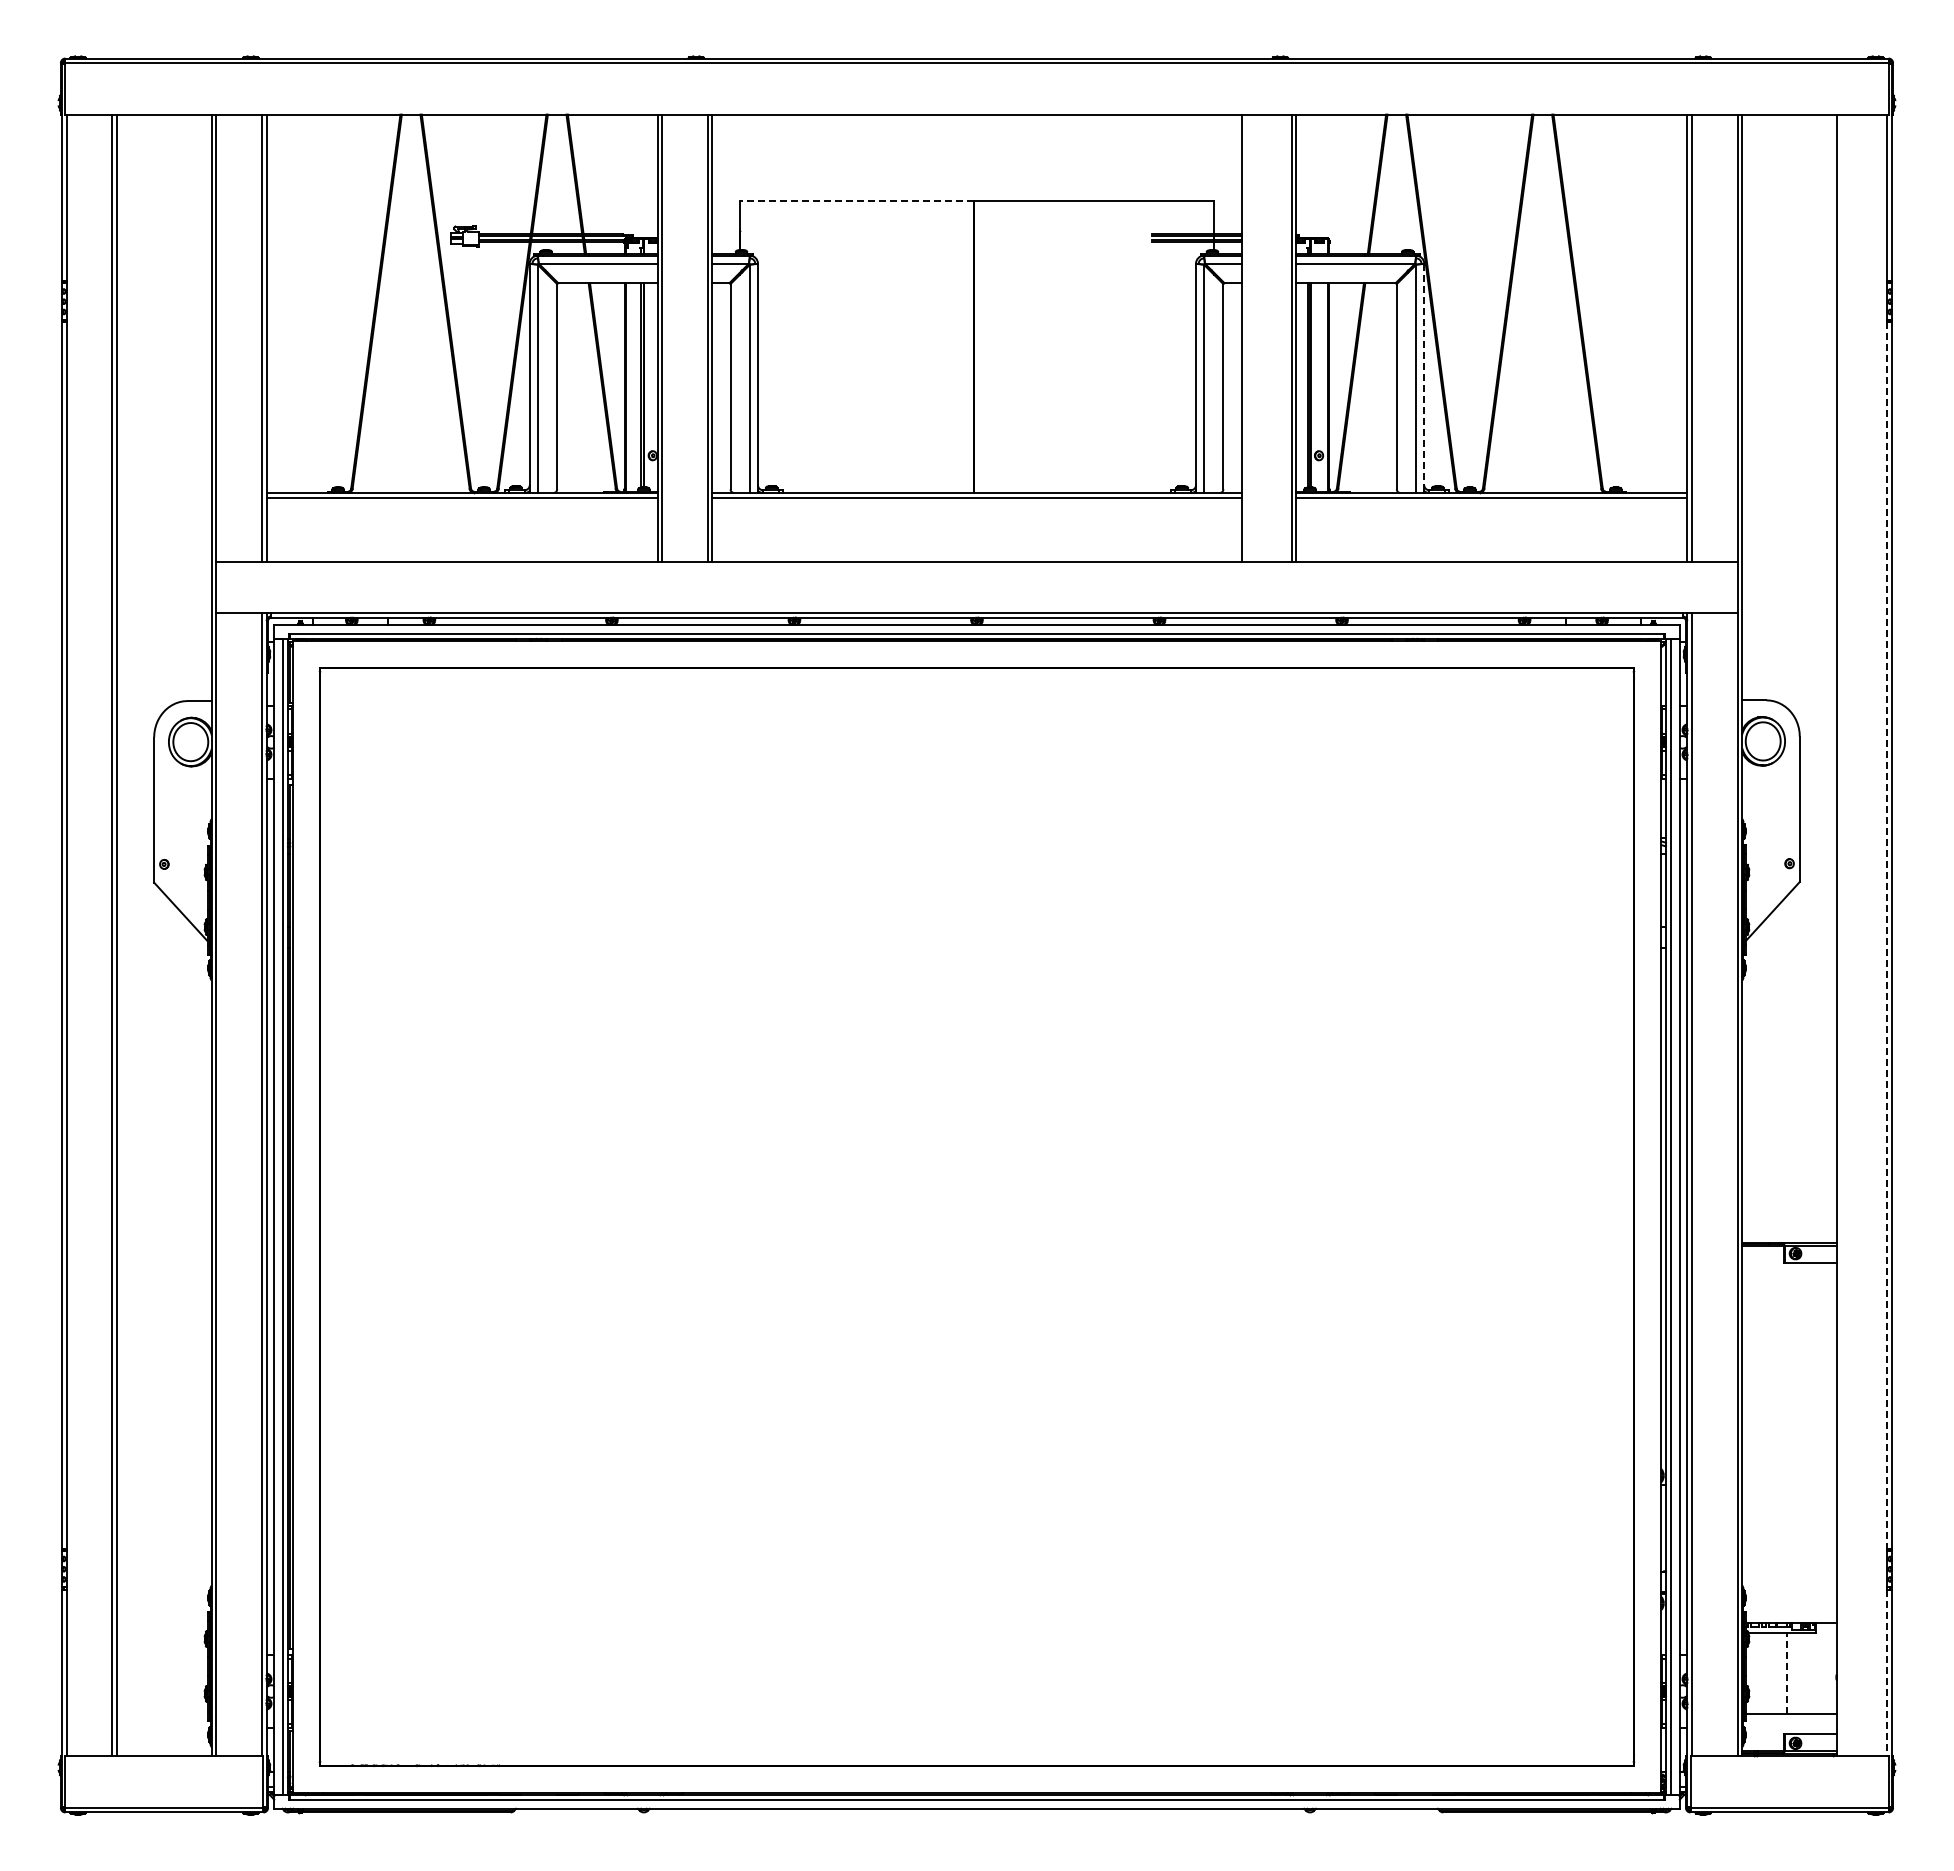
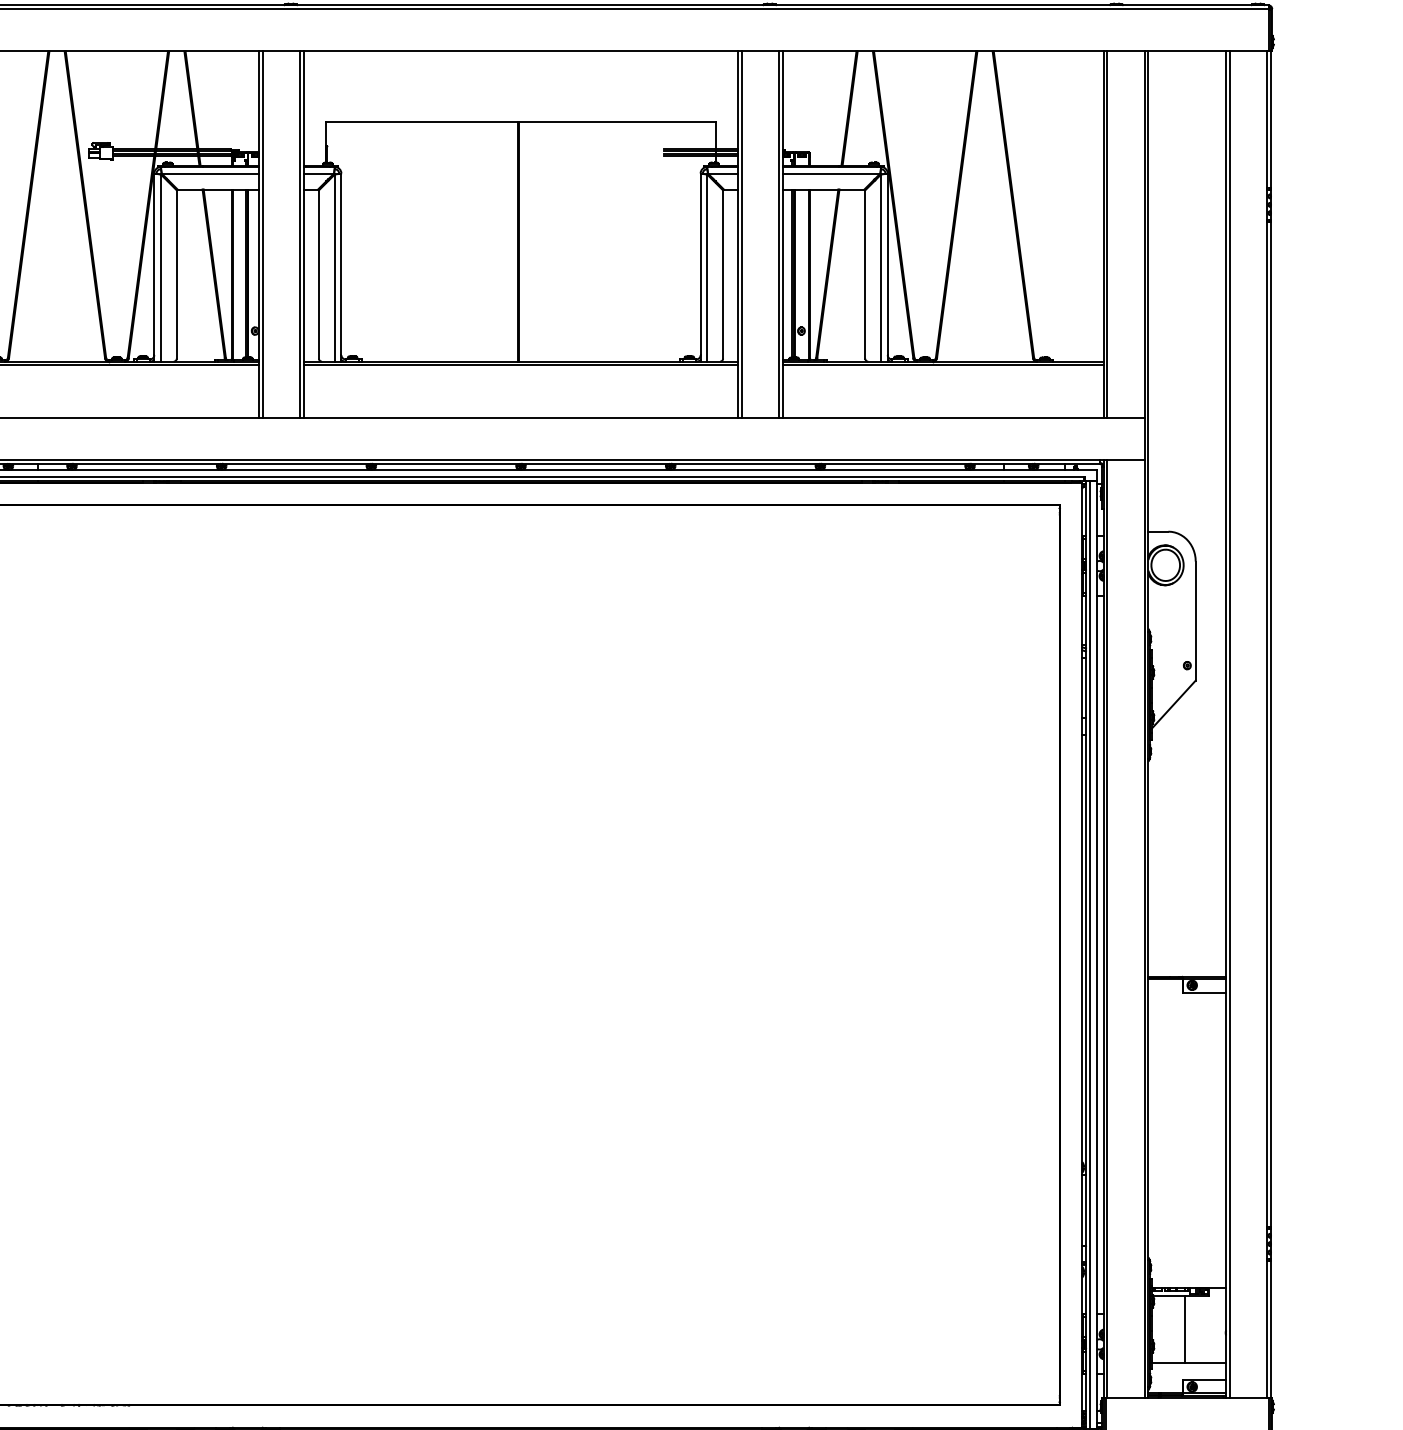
line: (856, 200) -> (422, 121), dashed -> solid
line: (1246, 337) -> (742, 234), added
line: (1424, 374) -> (887, 264), dashed -> solid
line: (1841, 935) -> (1229, 724), added
line: (1887, 936) -> (1267, 725), dashed -> solid
line: (1786, 1673) -> (1184, 1329), dashed -> solid
line: (1887, 1673) -> (1267, 1329), dashed -> solid

